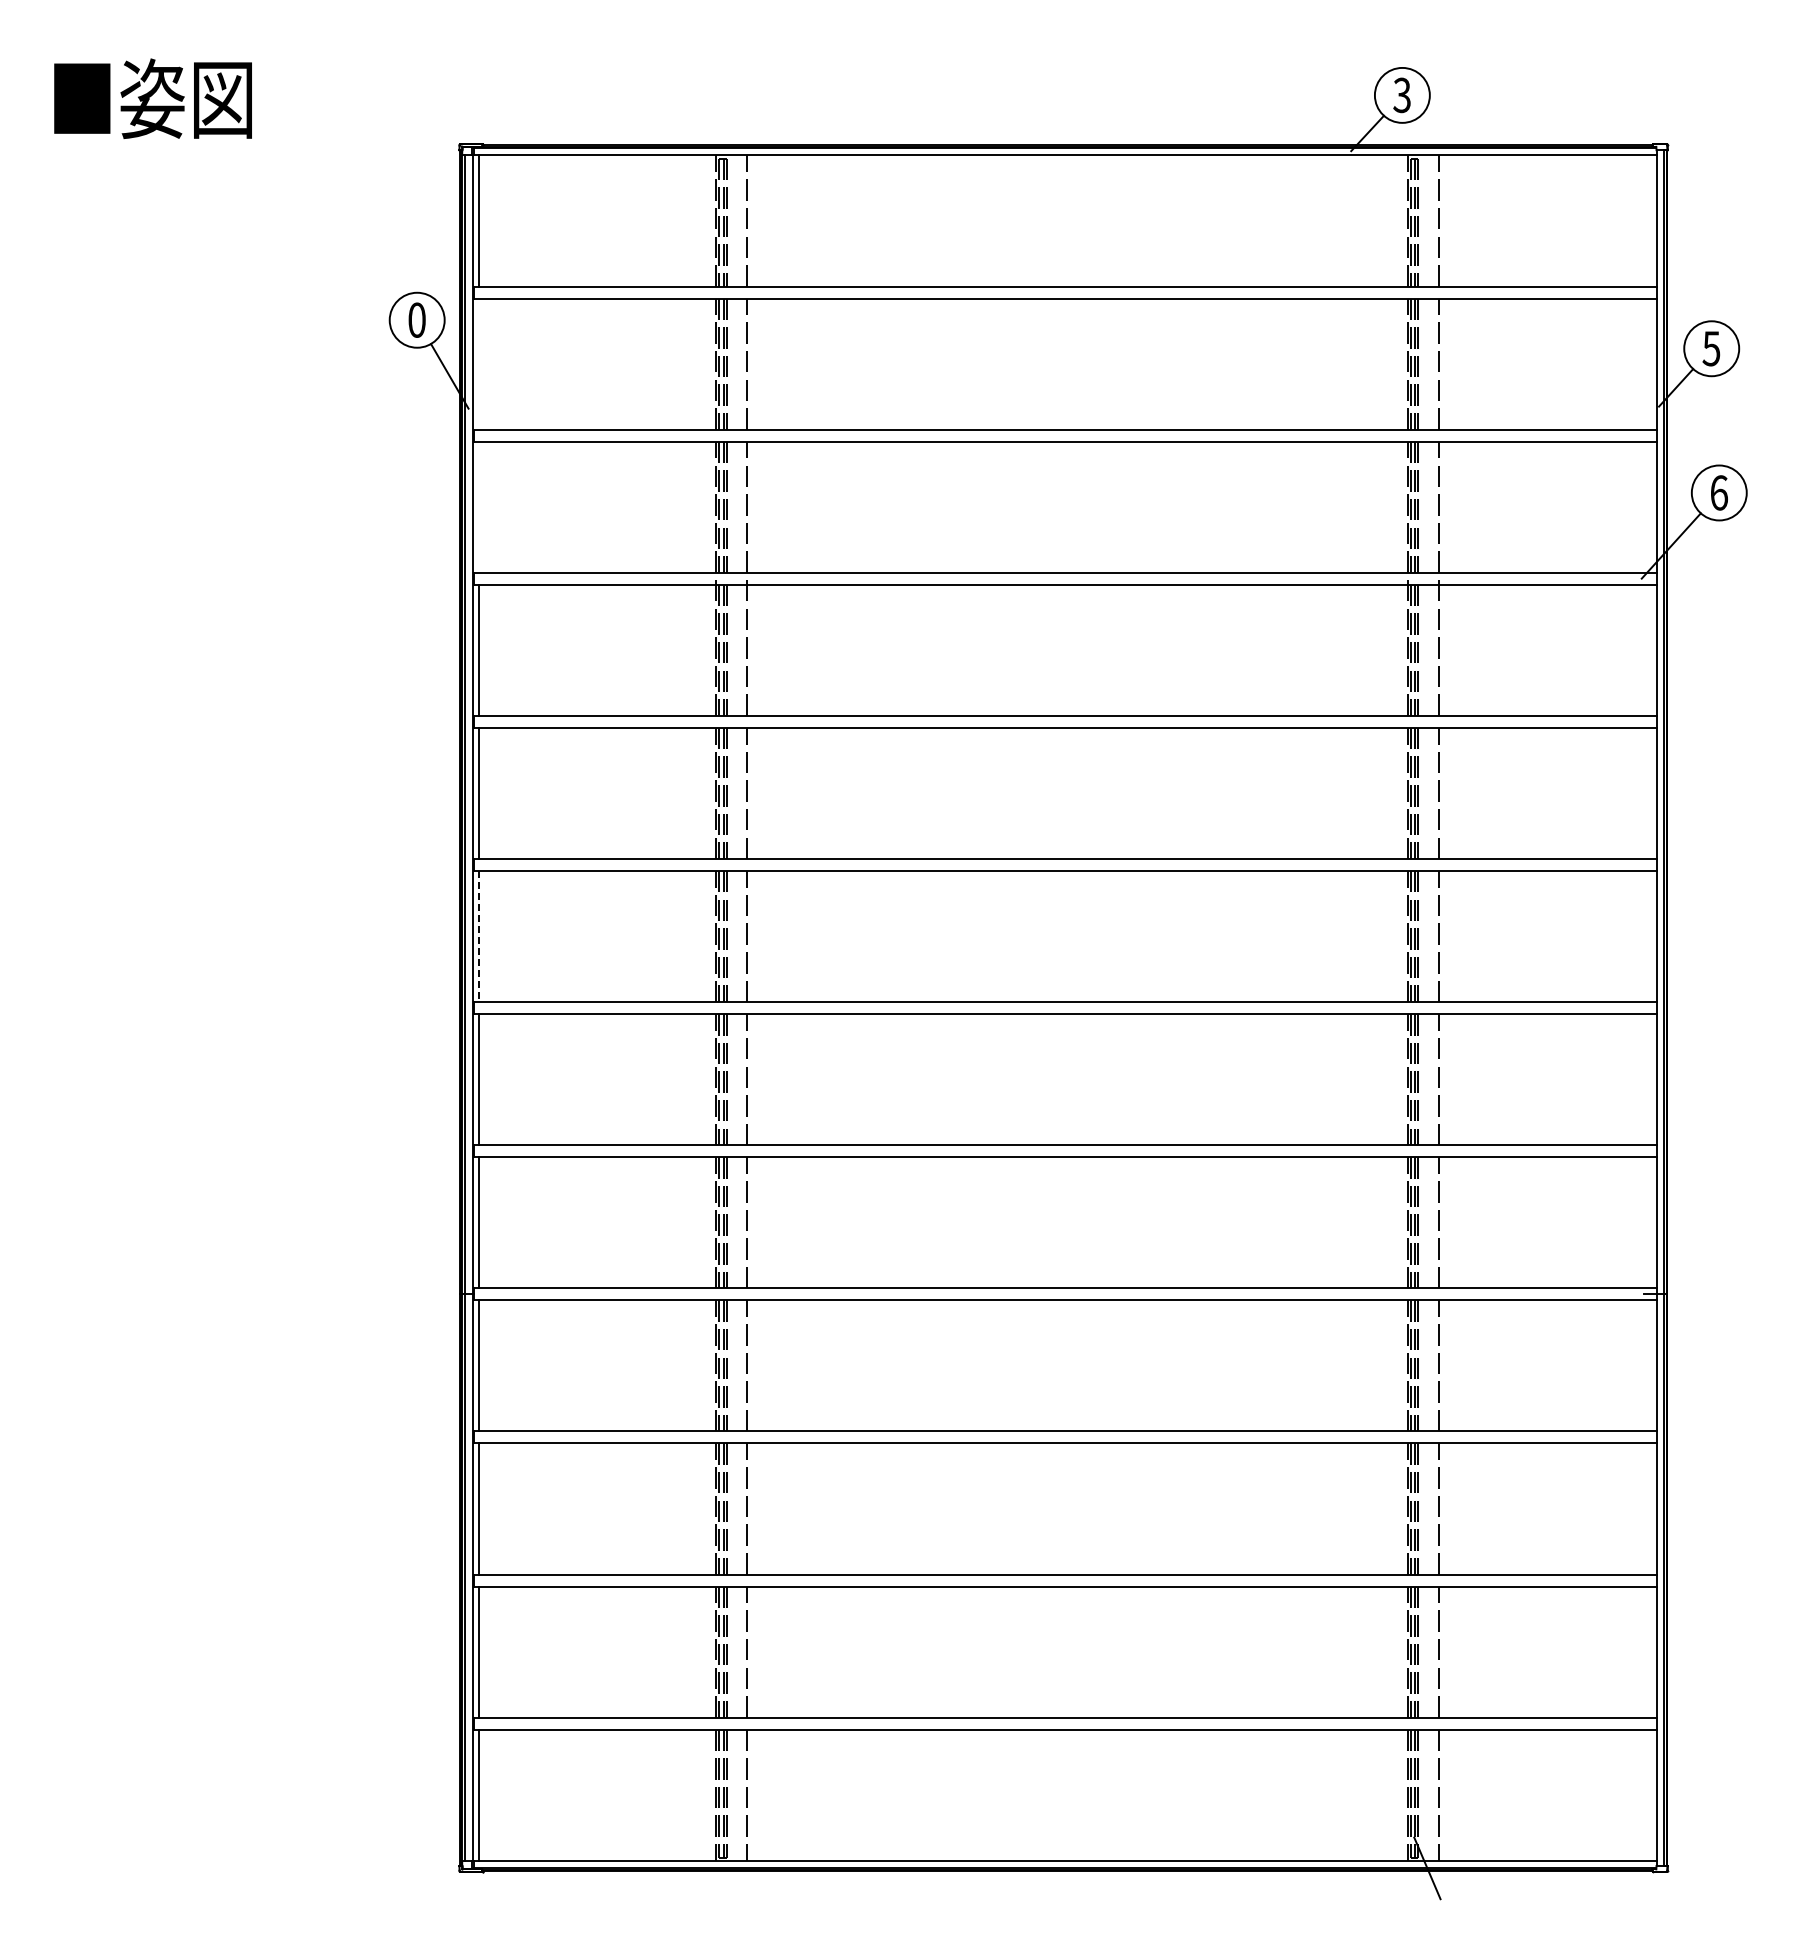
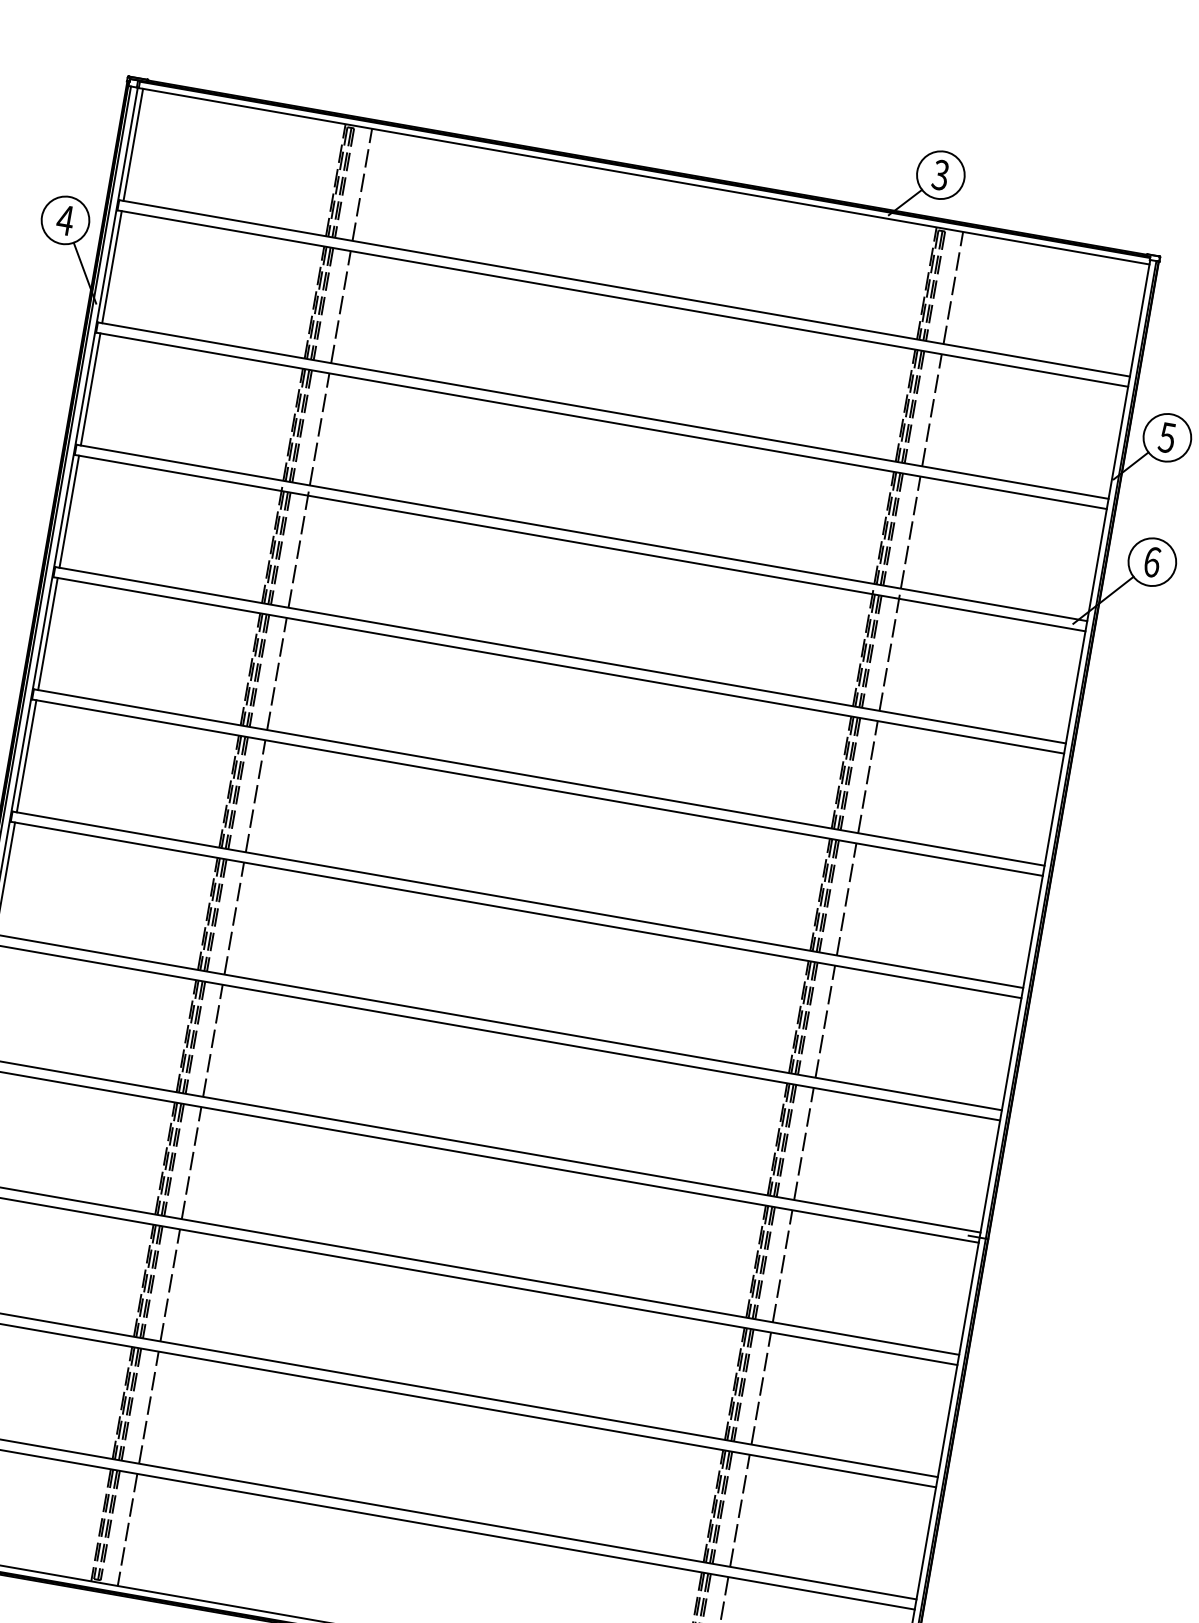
text: (416, 319) -> (65, 219), 0 -> 4
line: (479, 363) -> (112, 266), added
line: (479, 506) -> (90, 388), added
line: (479, 936) -> (26, 756), dashed -> solid

